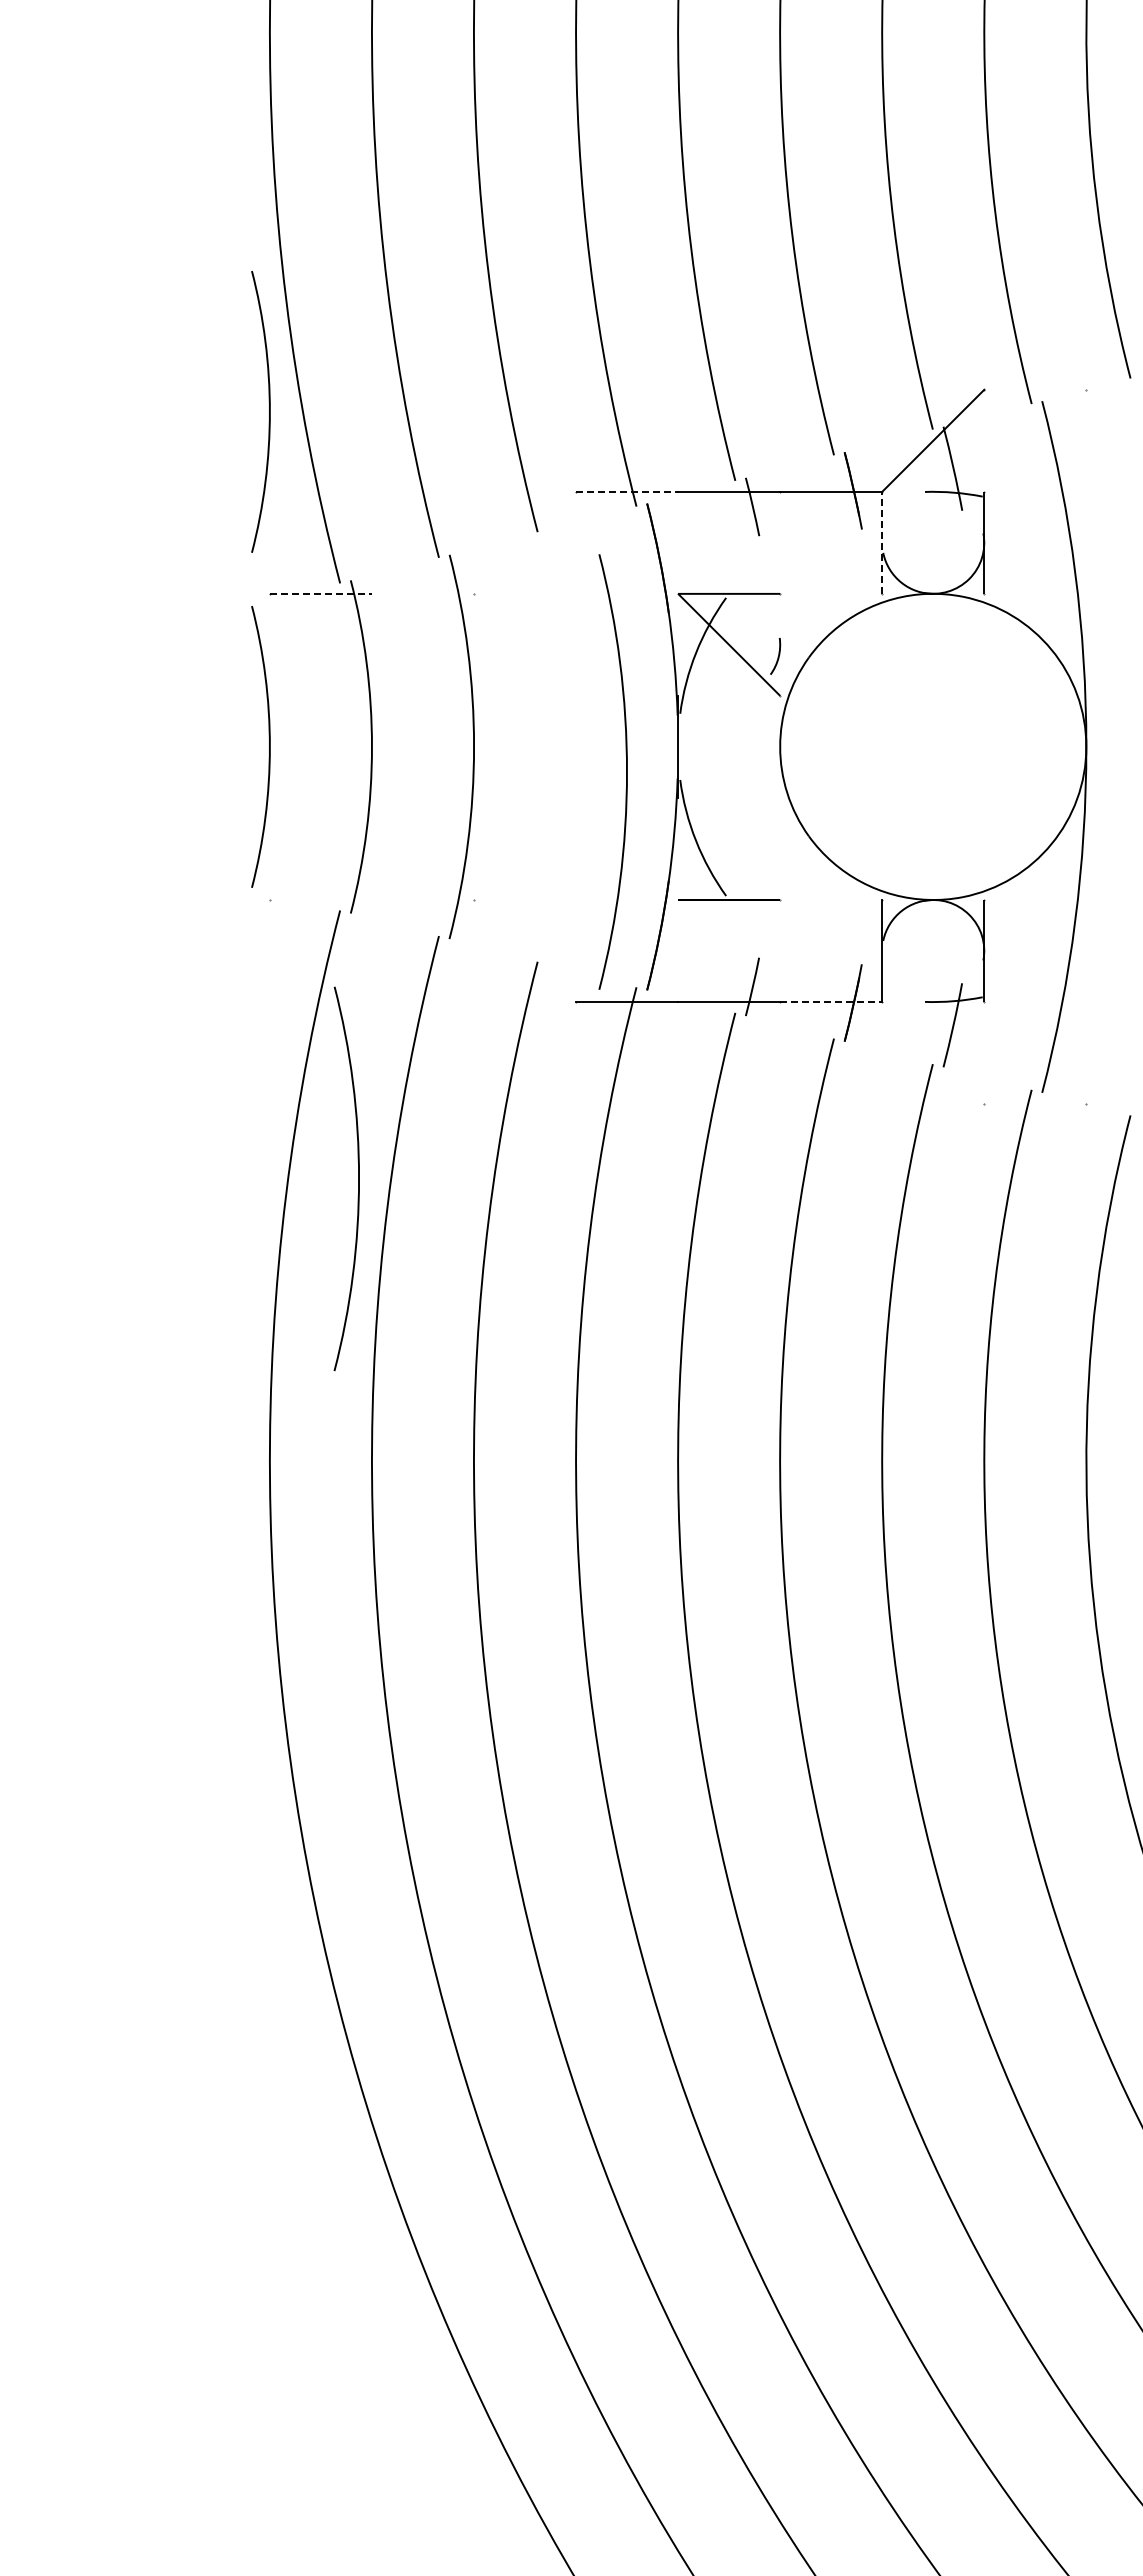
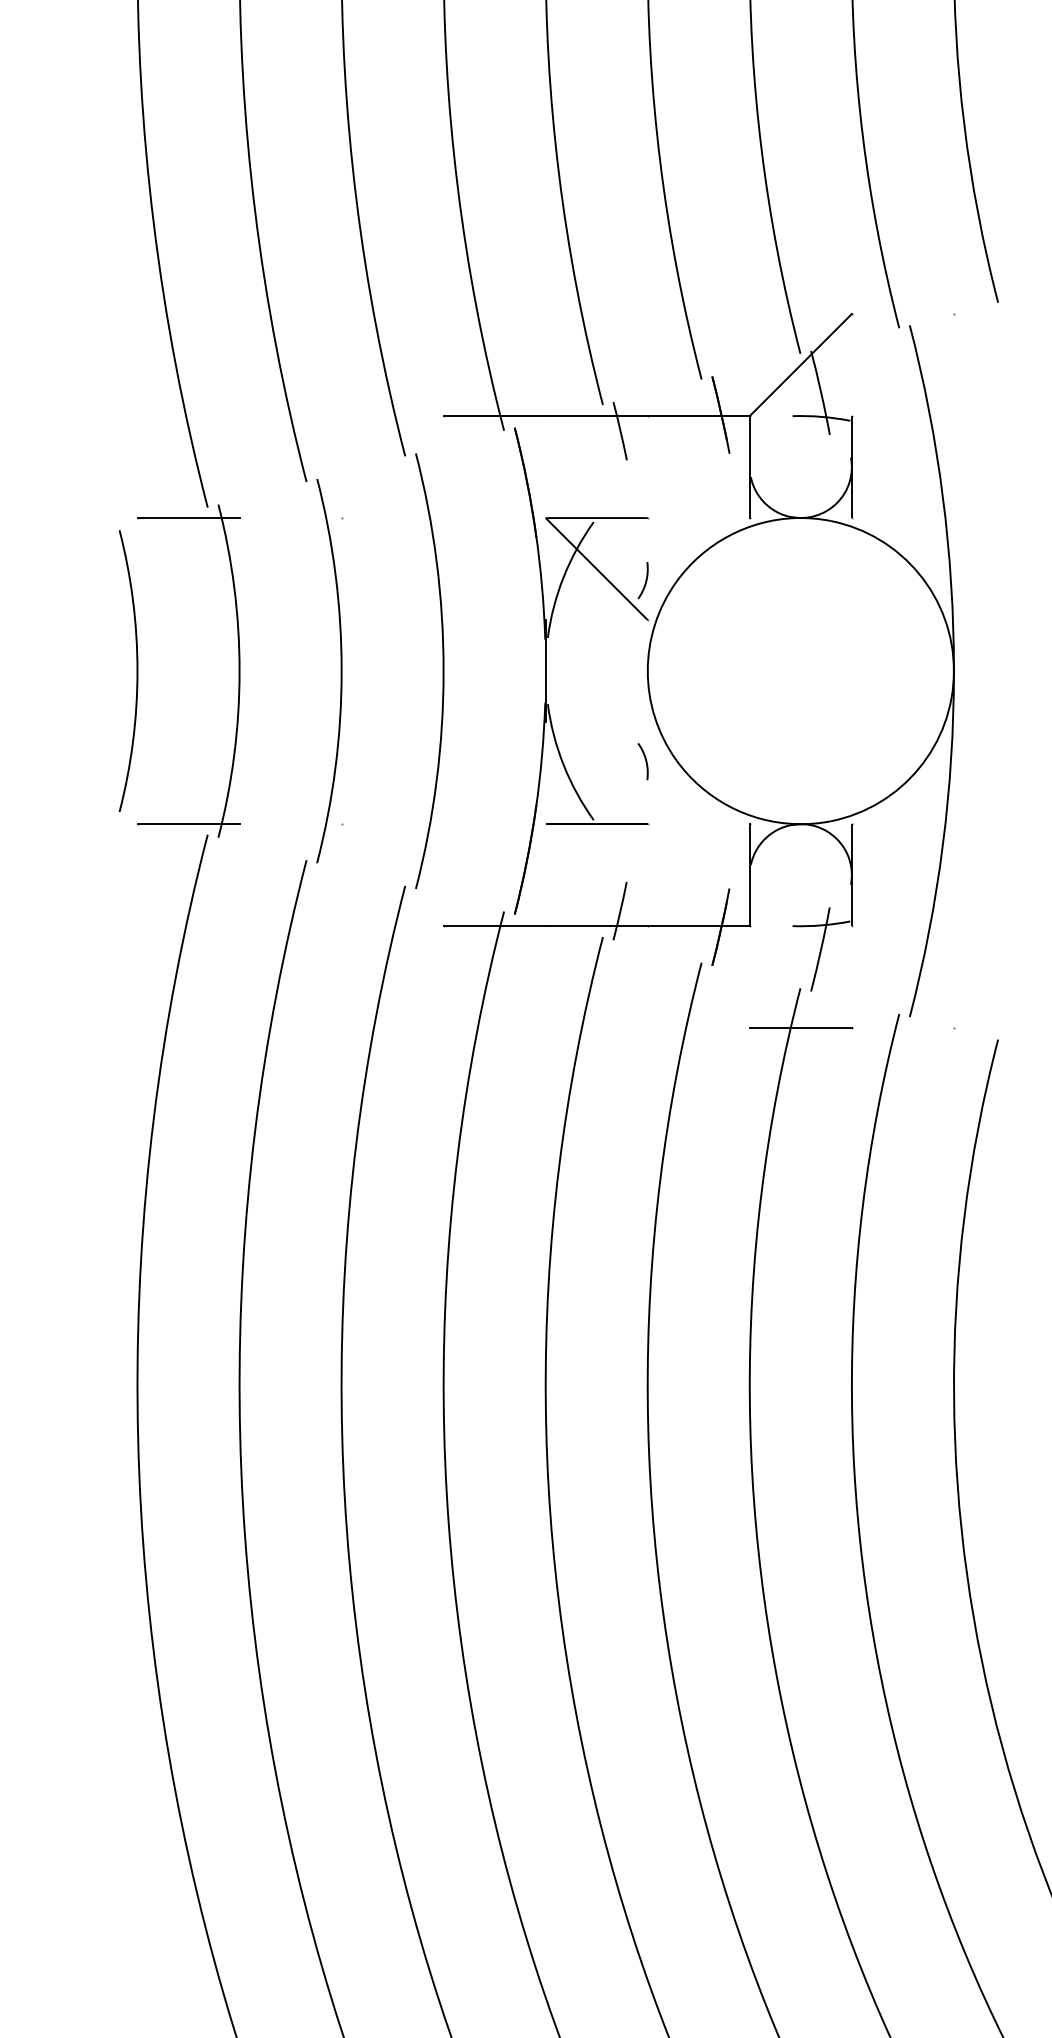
curve: (269, 411) -> (137, 335), removed
line: (627, 491) -> (495, 415), dashed -> solid
line: (882, 542) -> (750, 466), dashed -> solid
line: (321, 593) -> (189, 517), dashed -> solid
curve: (626, 771) -> (443, 670), moved
curve: (777, 836) -> (645, 760), added
line: (320, 900) -> (188, 824), added
line: (831, 1002) -> (699, 926), dashed -> solid
line: (933, 1104) -> (801, 1028), added
curve: (358, 1178) -> (226, 1102), removed

